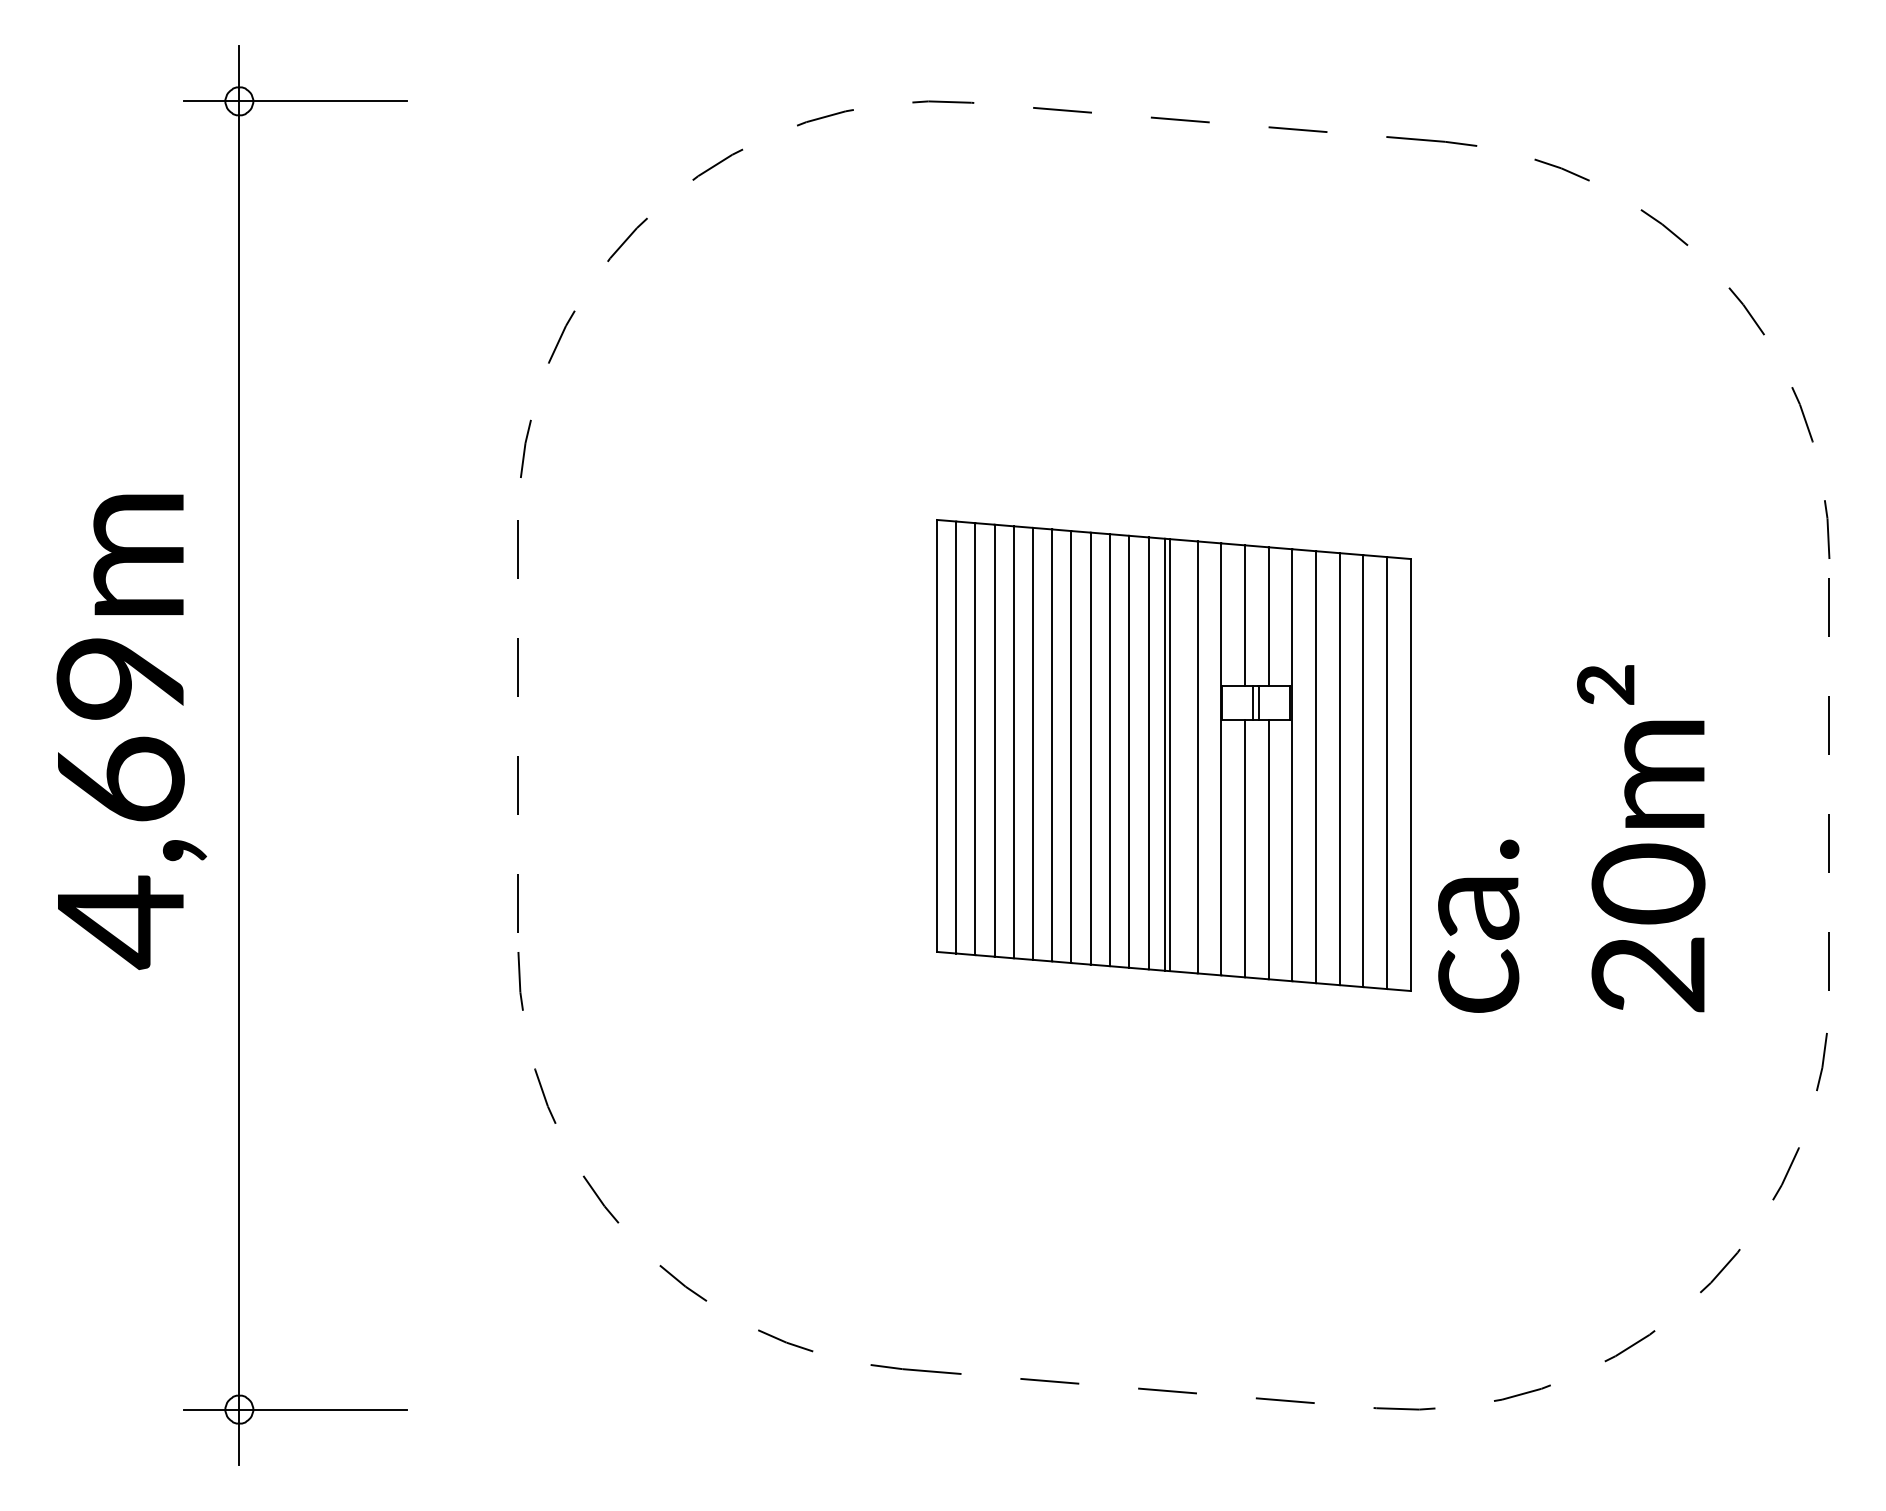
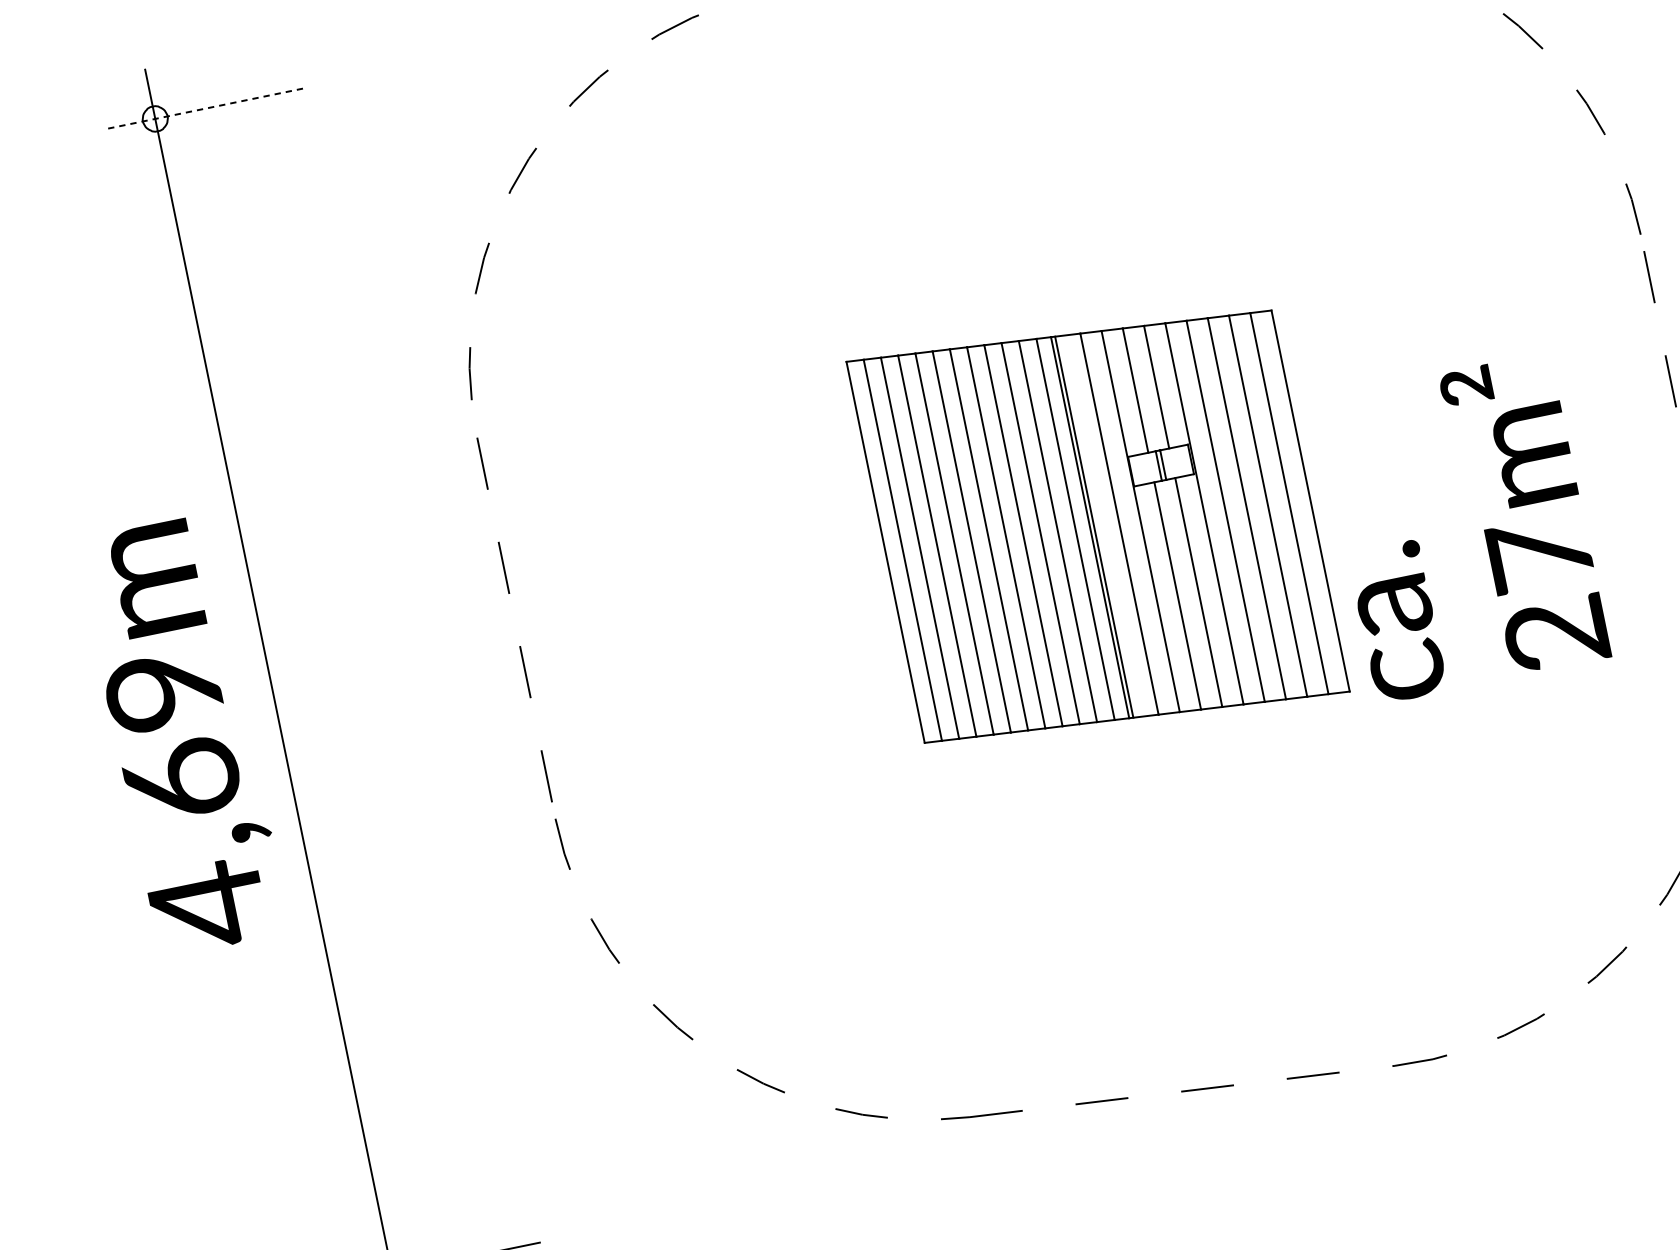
line: (295, 101) -> (204, 108), solid -> dashed
text: (131, 731) -> (182, 735), moved
text: (1648, 883) -> (1539, 553), 20m² -> 27m²

